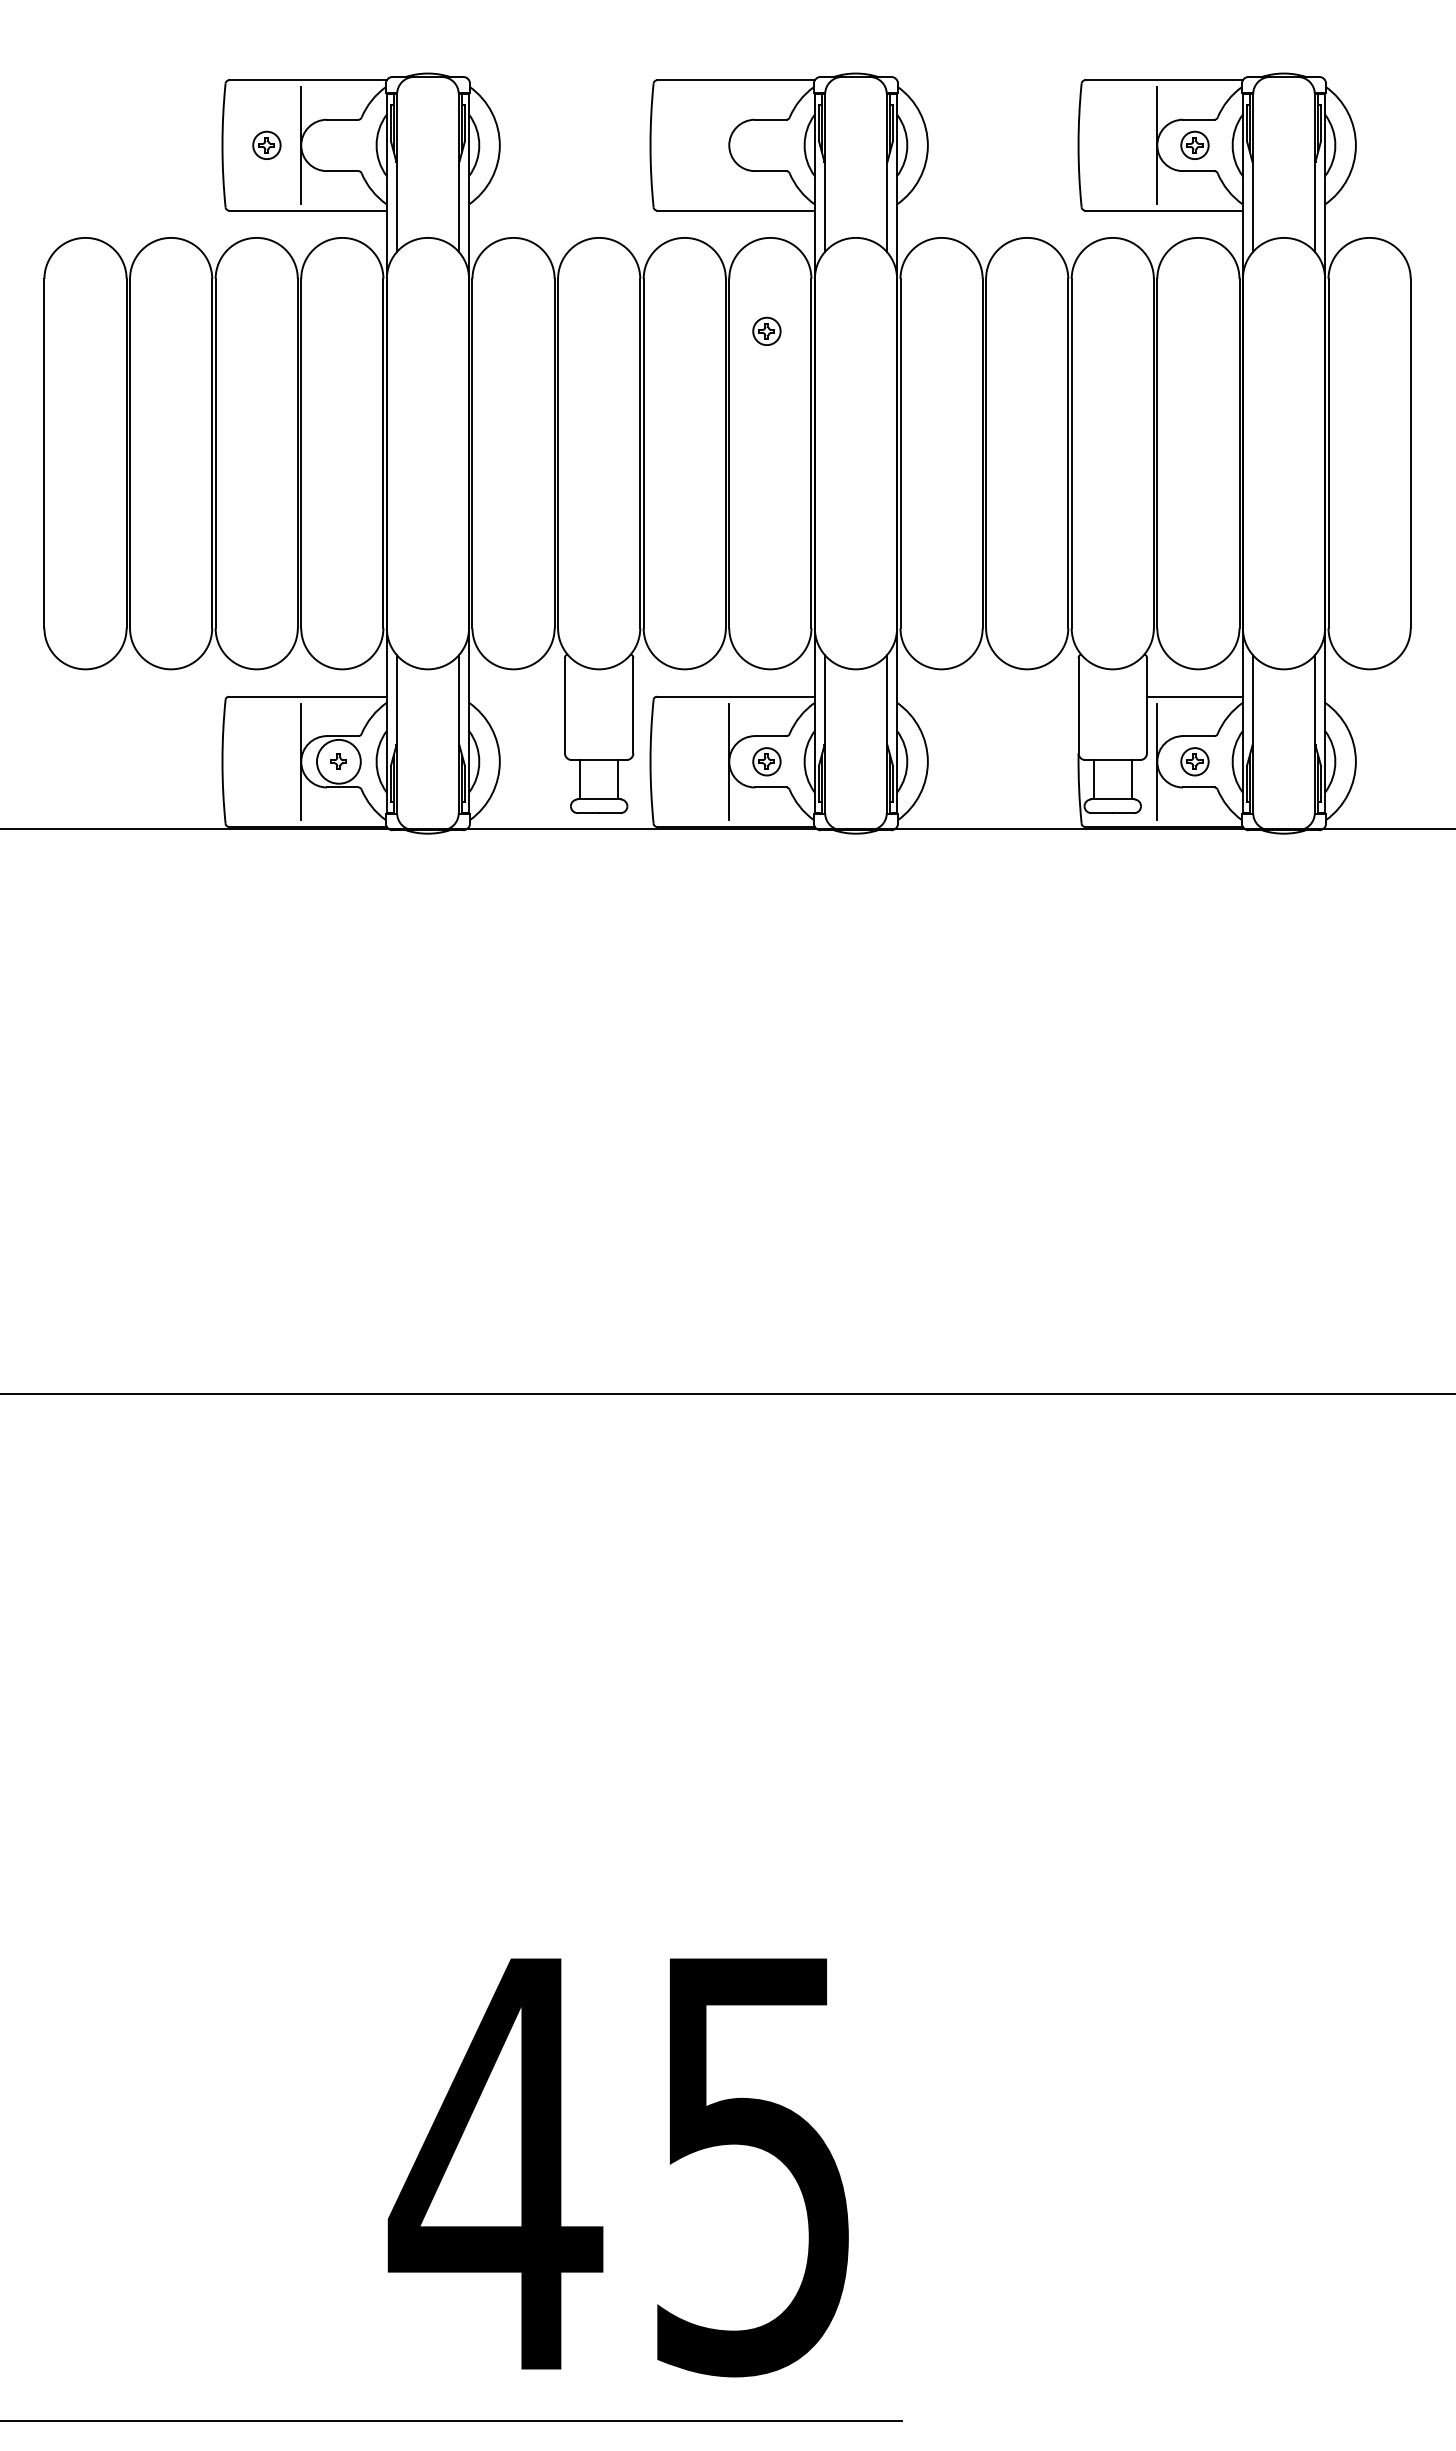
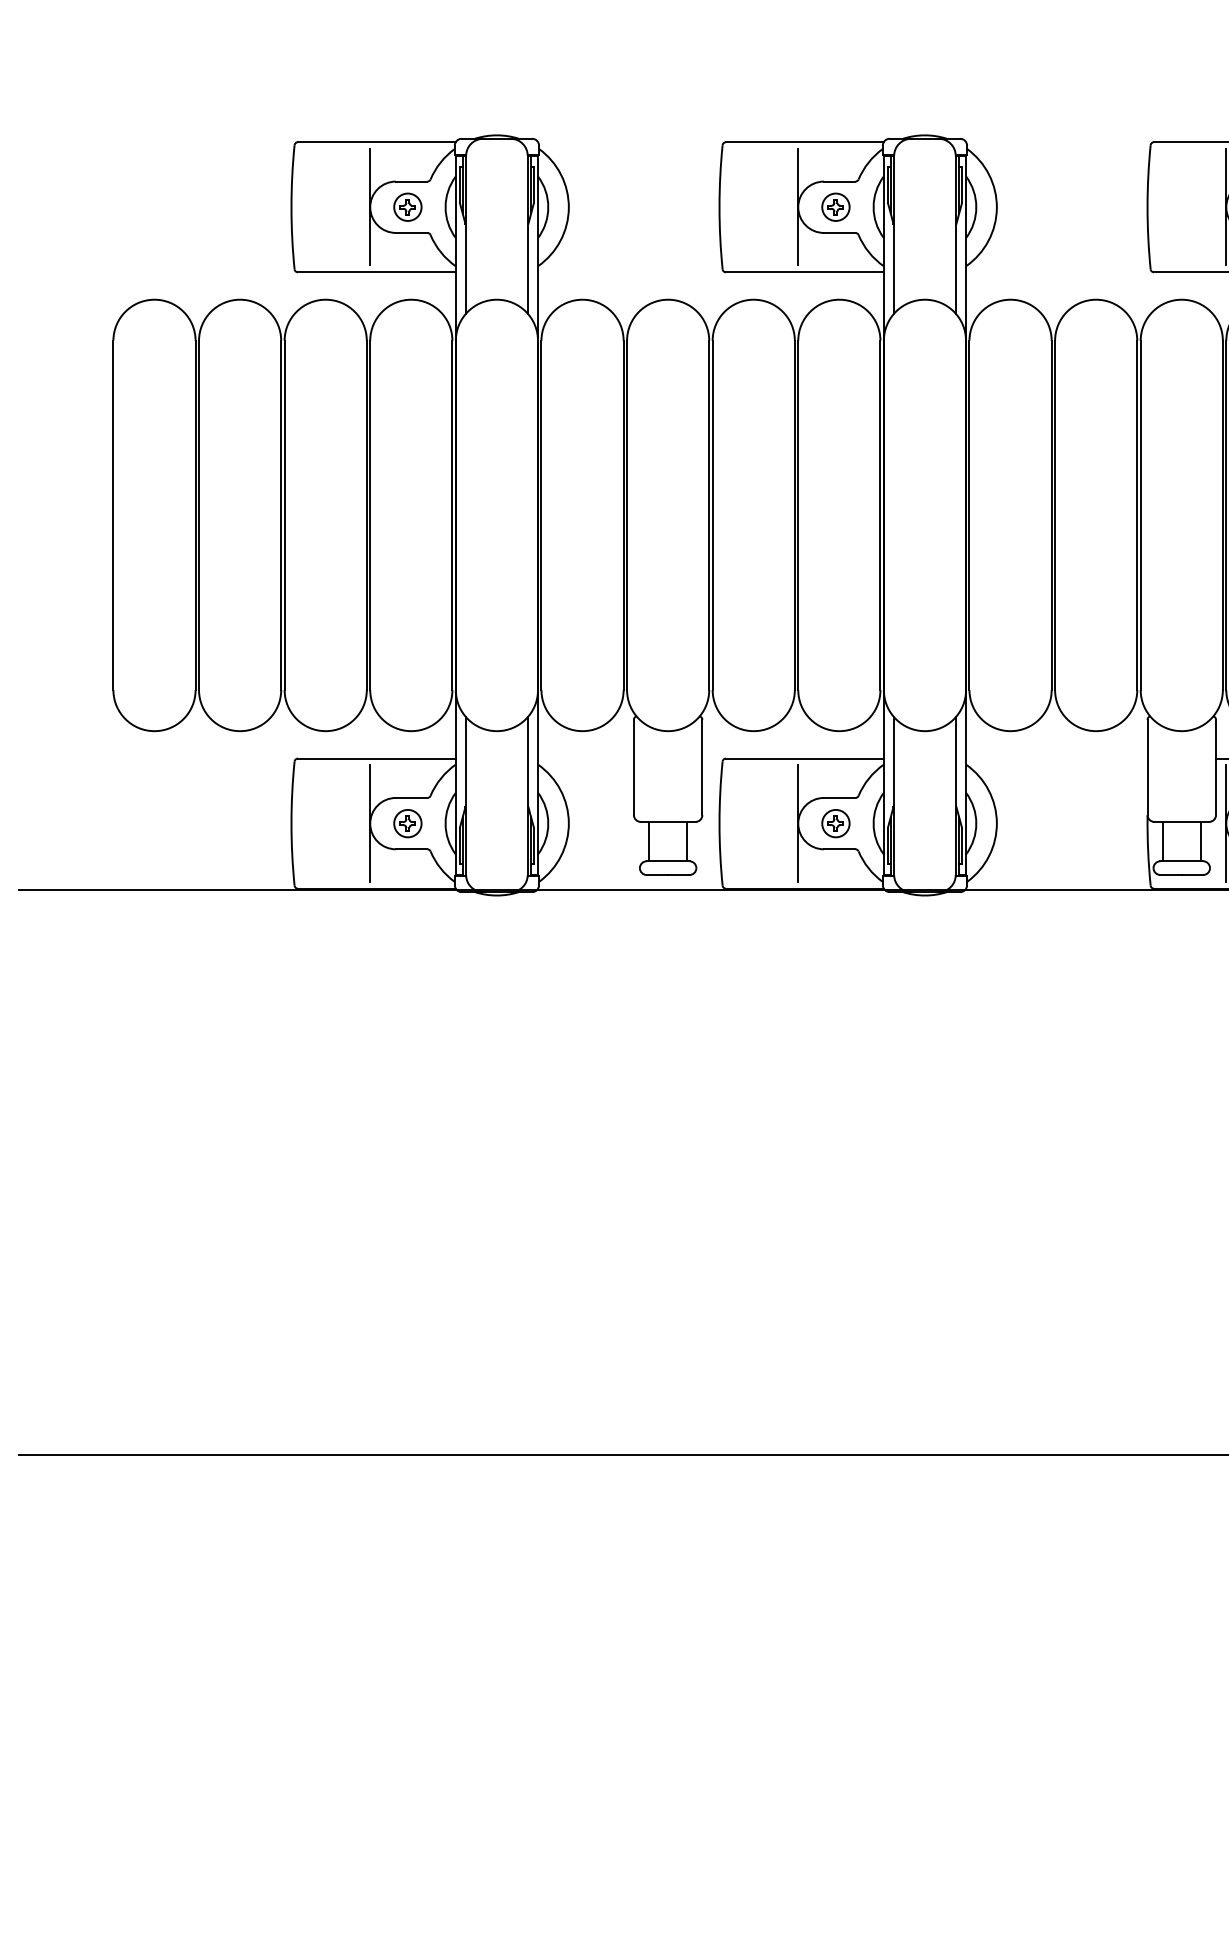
part: (266, 144) -> (407, 206), moved
line: (729, 145) -> (798, 207), added
part: (766, 330) -> (835, 206), moved
circle: (338, 761) -> (407, 823), size x0.62

